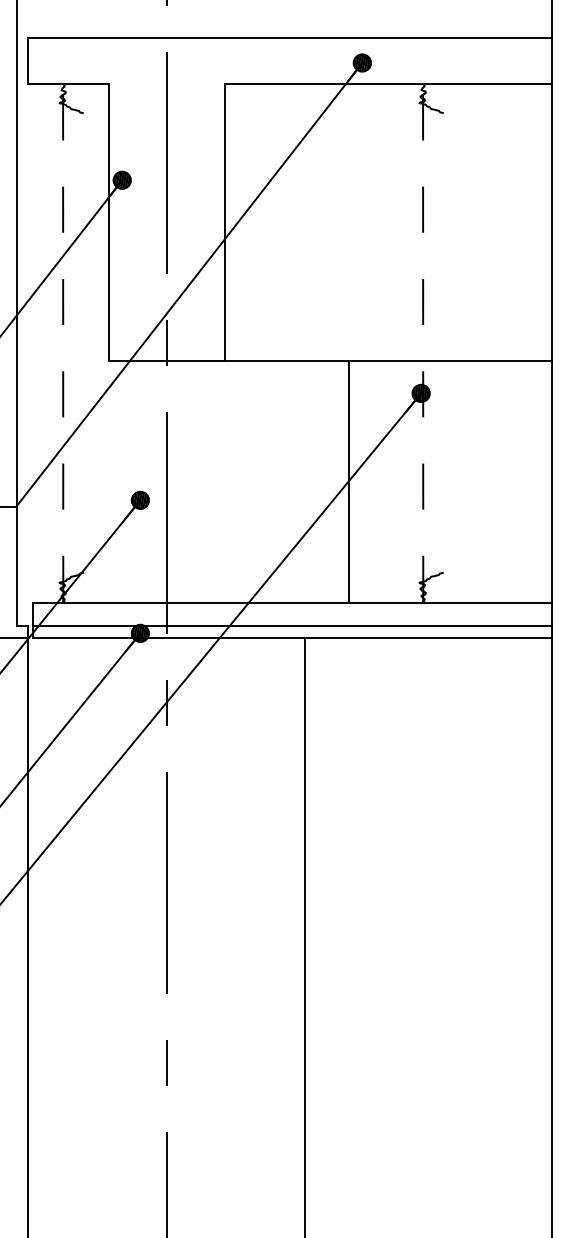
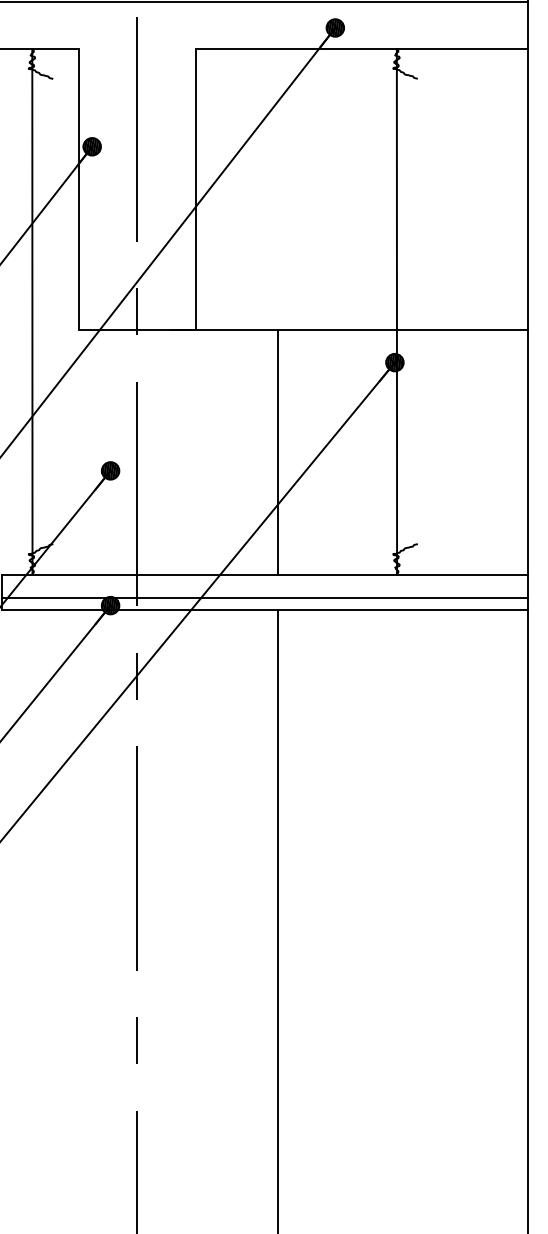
line: (63, 342) -> (32, 311), dashed -> solid
line: (423, 342) -> (397, 311), dashed -> solid
line: (349, 481) -> (277, 451), moved

